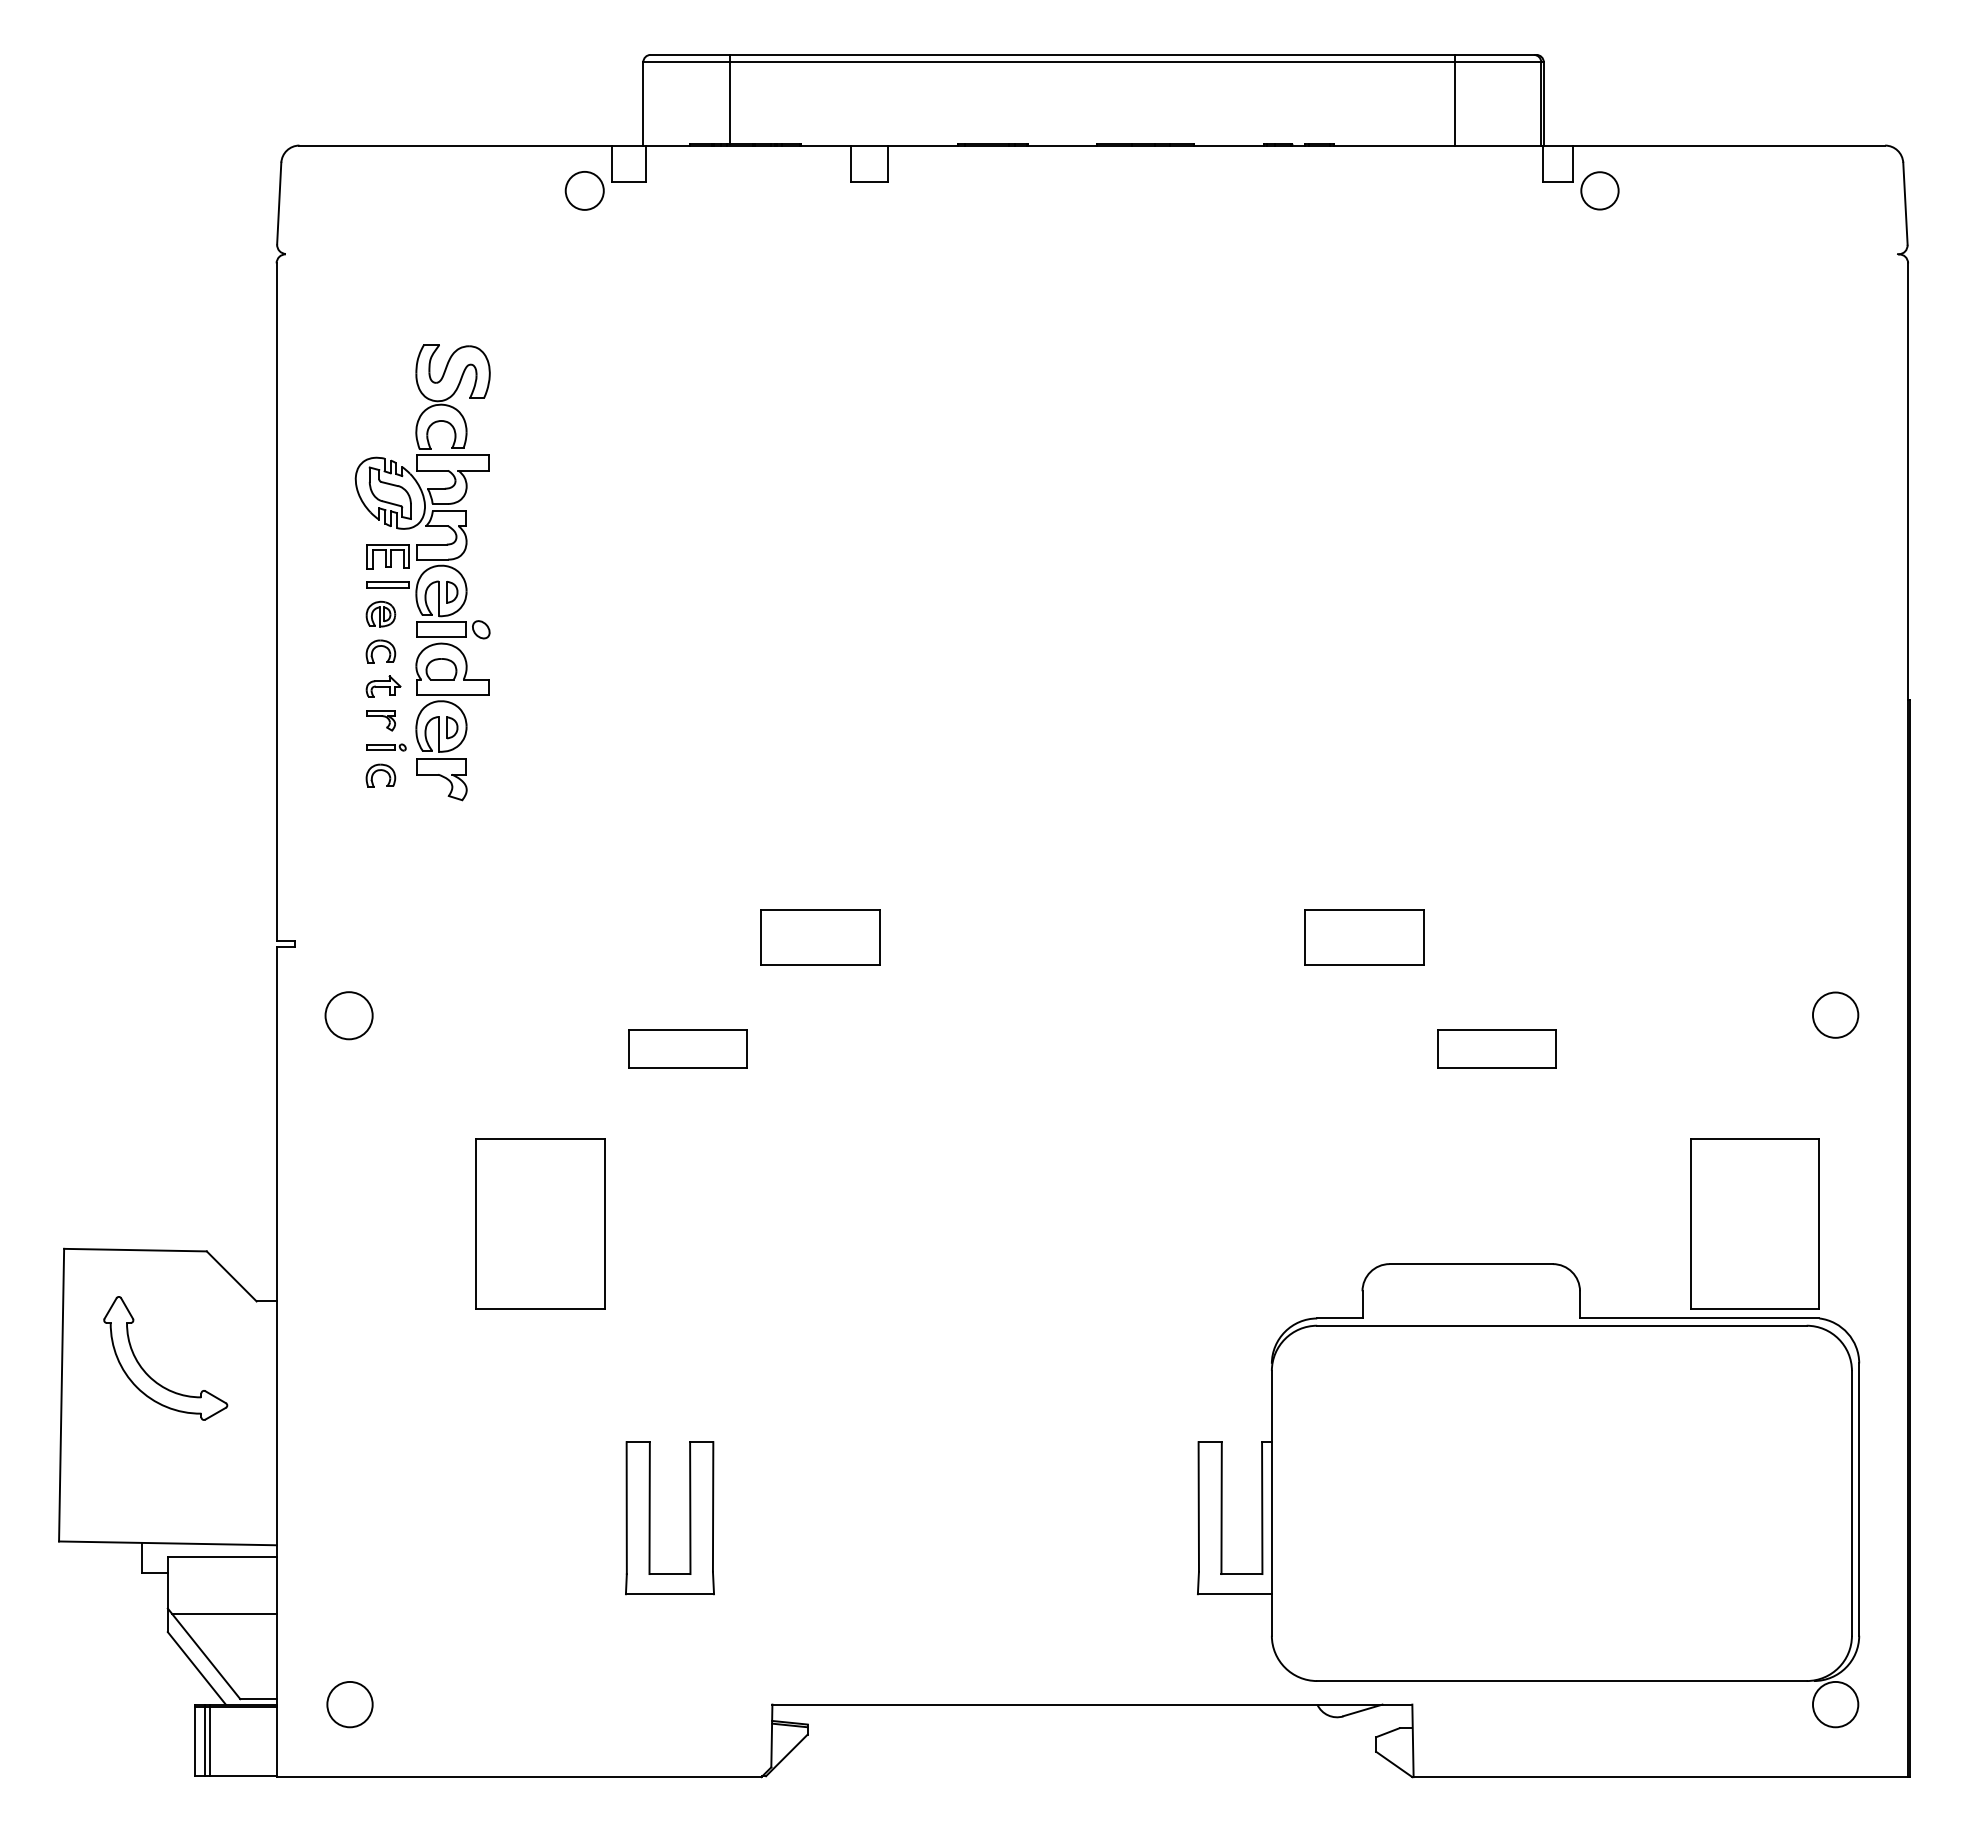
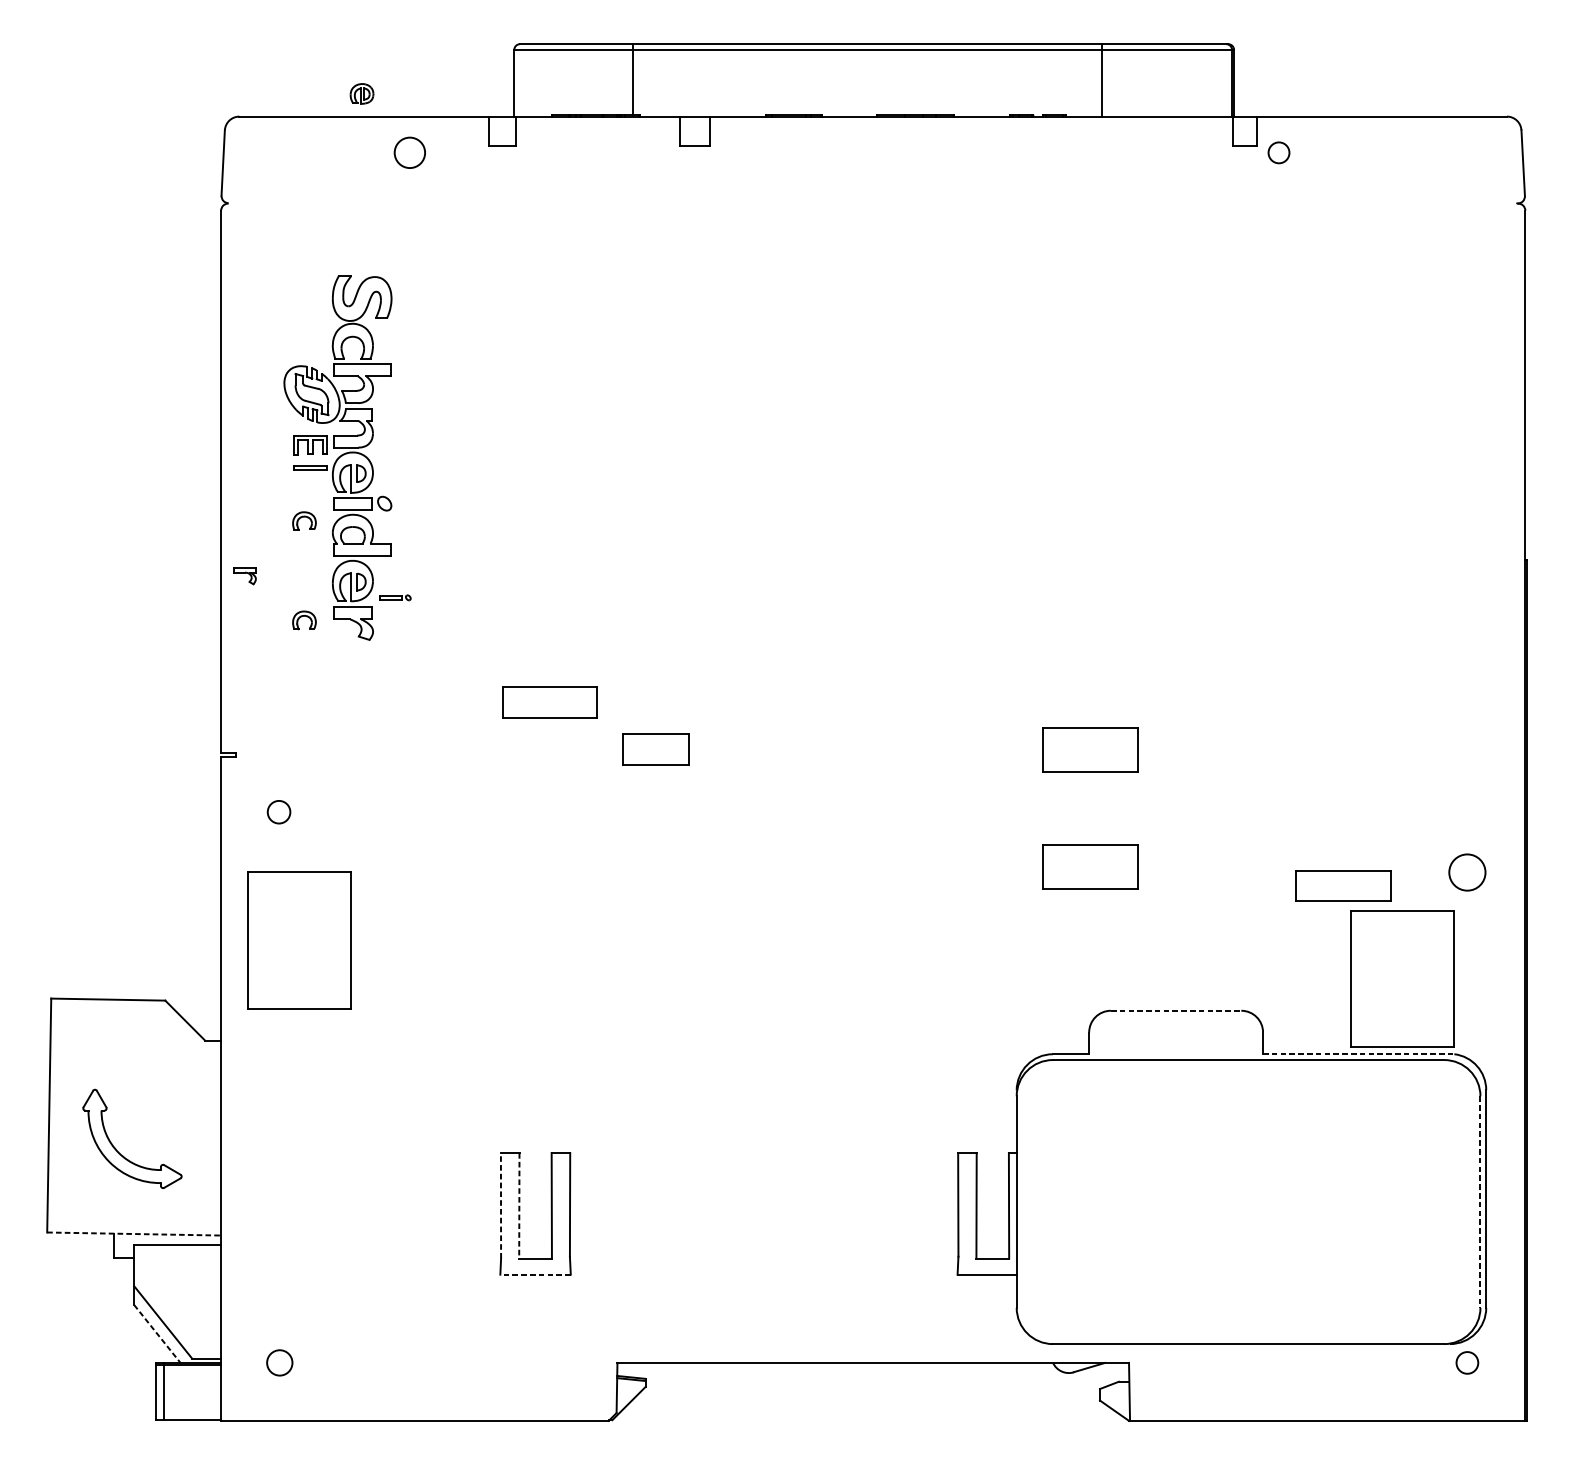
line: (729, 98) -> (632, 78), moved
line: (1454, 99) -> (1101, 79), moved
circle: (584, 190) -> (409, 152), moved
circle: (1599, 190) -> (1278, 152), size x0.7
part: (380, 613) -> (361, 93), moved
part: (383, 686) -> (306, 549), removed
part: (380, 720) -> (244, 576), moved
part: (386, 747) -> (395, 597), moved
part: (820, 937) -> (655, 749), size x0.7
circle: (1835, 1014) -> (1467, 871), moved
circle: (348, 1015) -> (278, 812), size x0.6
part: (687, 1048) -> (549, 701), moved
part: (1496, 1048) -> (1343, 885), moved
part: (1364, 1084) -> (1090, 867), added
part: (540, 1223) -> (299, 939), moved
line: (1471, 1264) -> (1176, 1011), solid -> dashed
line: (1699, 1318) -> (1358, 1054), solid -> dashed
part: (145, 1370) -> (116, 1148), moved
line: (1851, 1503) -> (1480, 1202), solid -> dashed
line: (626, 1508) -> (500, 1206), solid -> dashed
line: (649, 1508) -> (519, 1206), solid -> dashed
line: (167, 1543) -> (133, 1234), solid -> dashed
line: (669, 1594) -> (535, 1274), solid -> dashed
line: (224, 1613) -> (179, 1290), removed
line: (197, 1668) -> (157, 1334), solid -> dashed
circle: (349, 1704) -> (279, 1362), size x0.7
circle: (1835, 1704) -> (1467, 1362), size x0.6
line: (209, 1740) -> (167, 1391), removed

